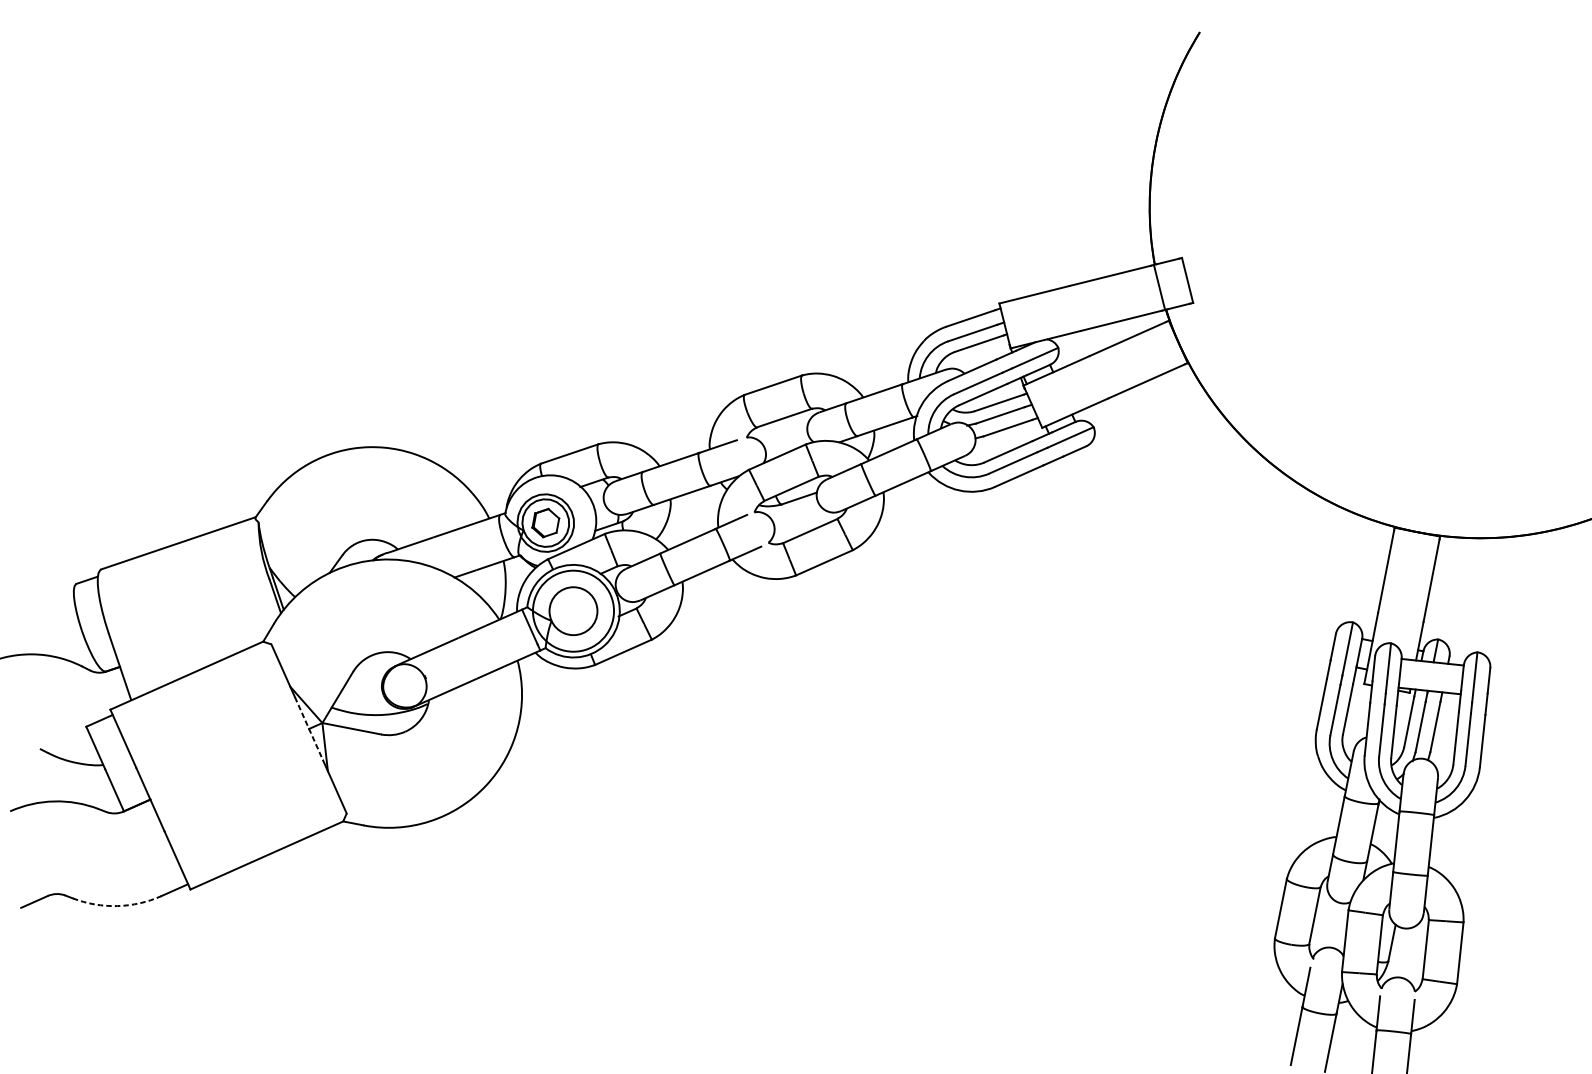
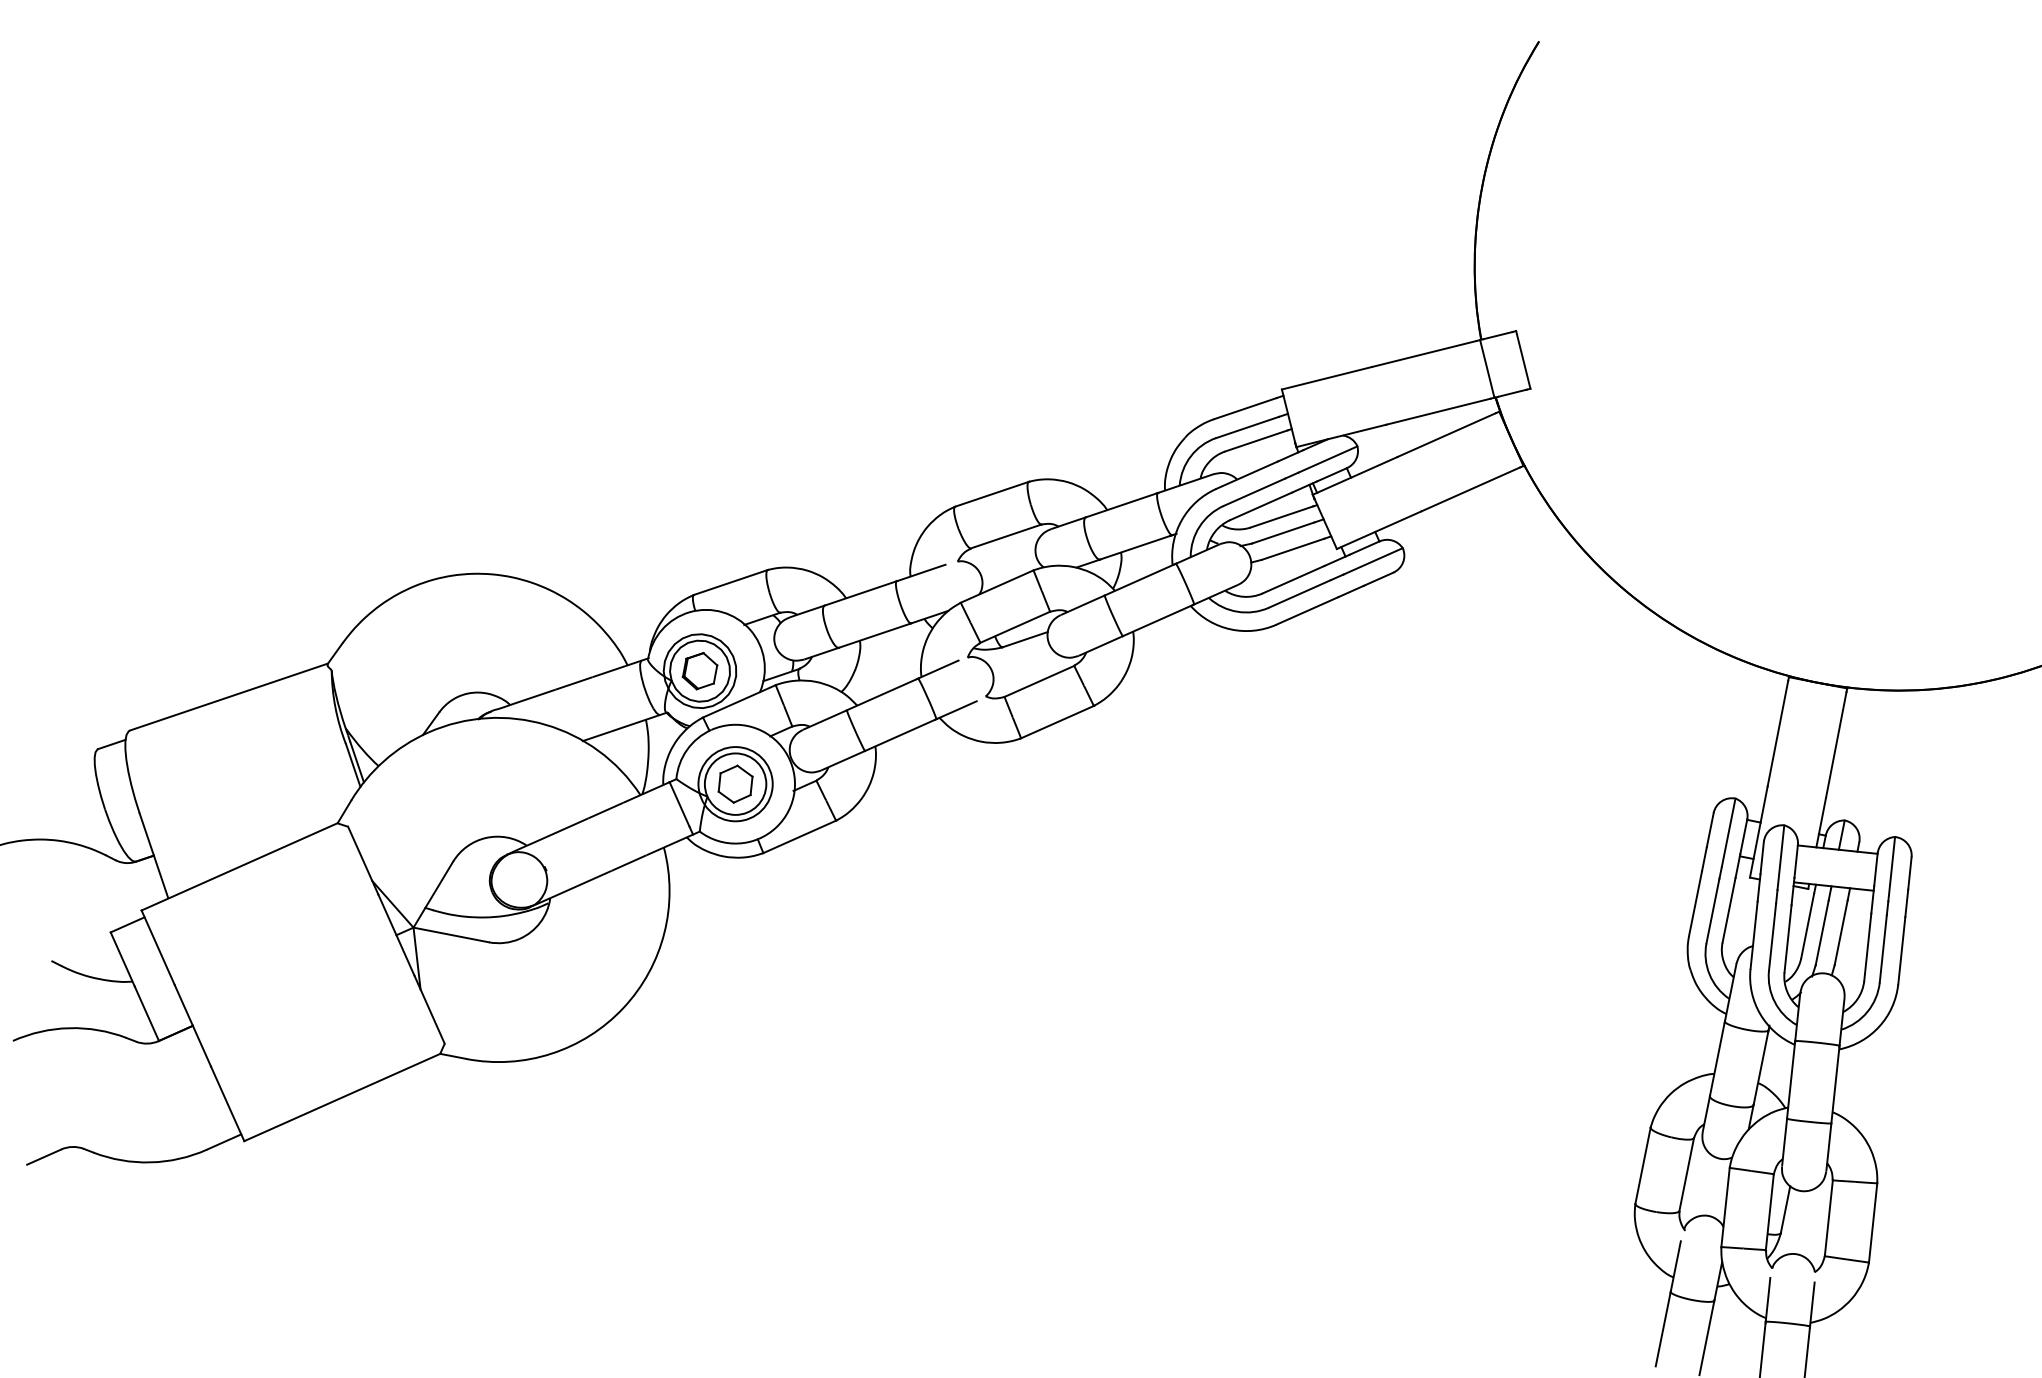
part: (573, 610) -> (735, 783), added
circle: (573, 611) -> (735, 784), size x0.71
line: (309, 729) -> (396, 935), dashed -> solid
arc: (117, 906) -> (150, 1162), dashed -> solid

